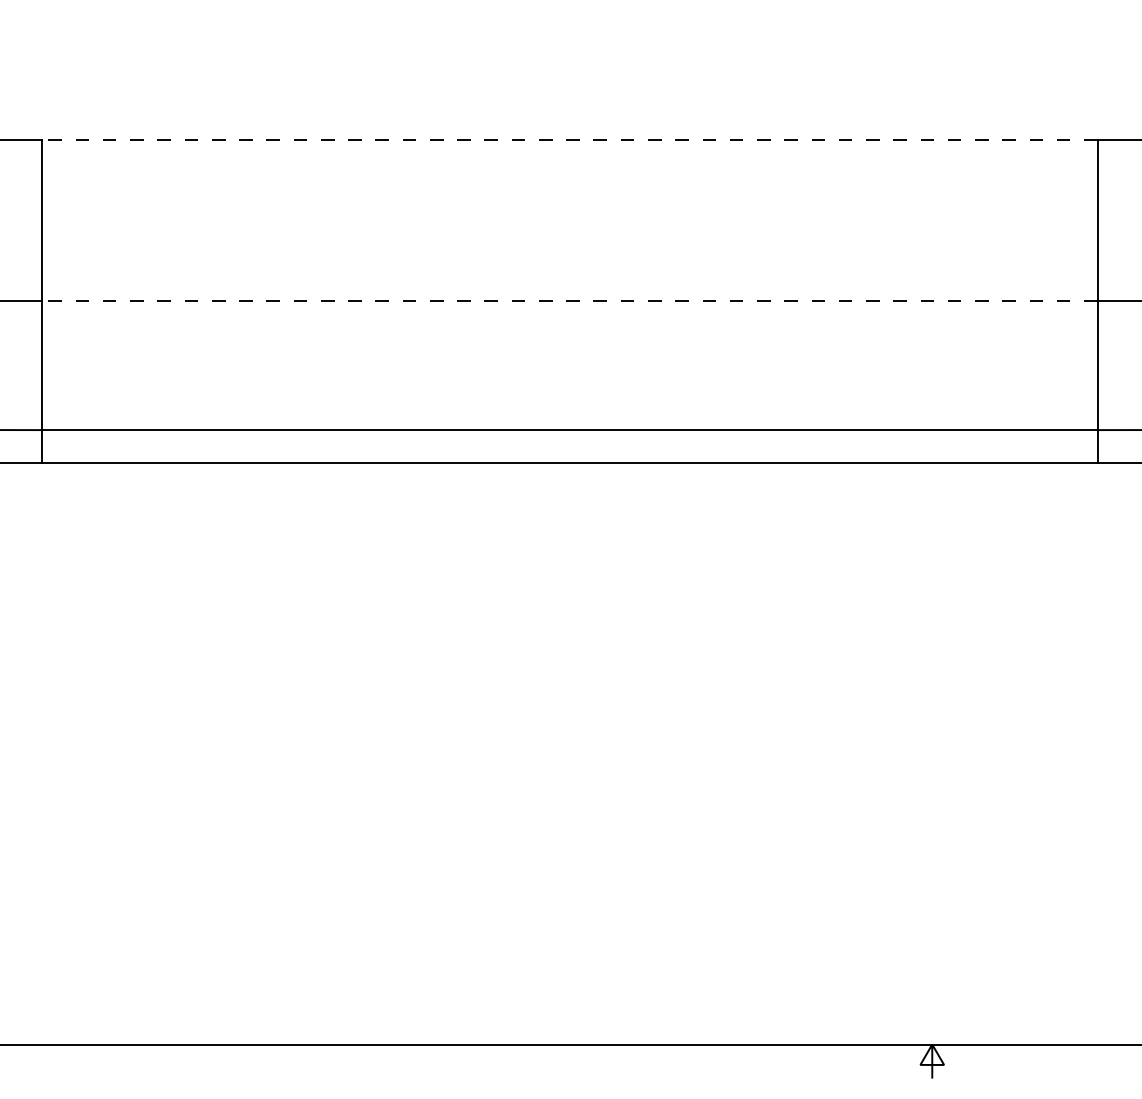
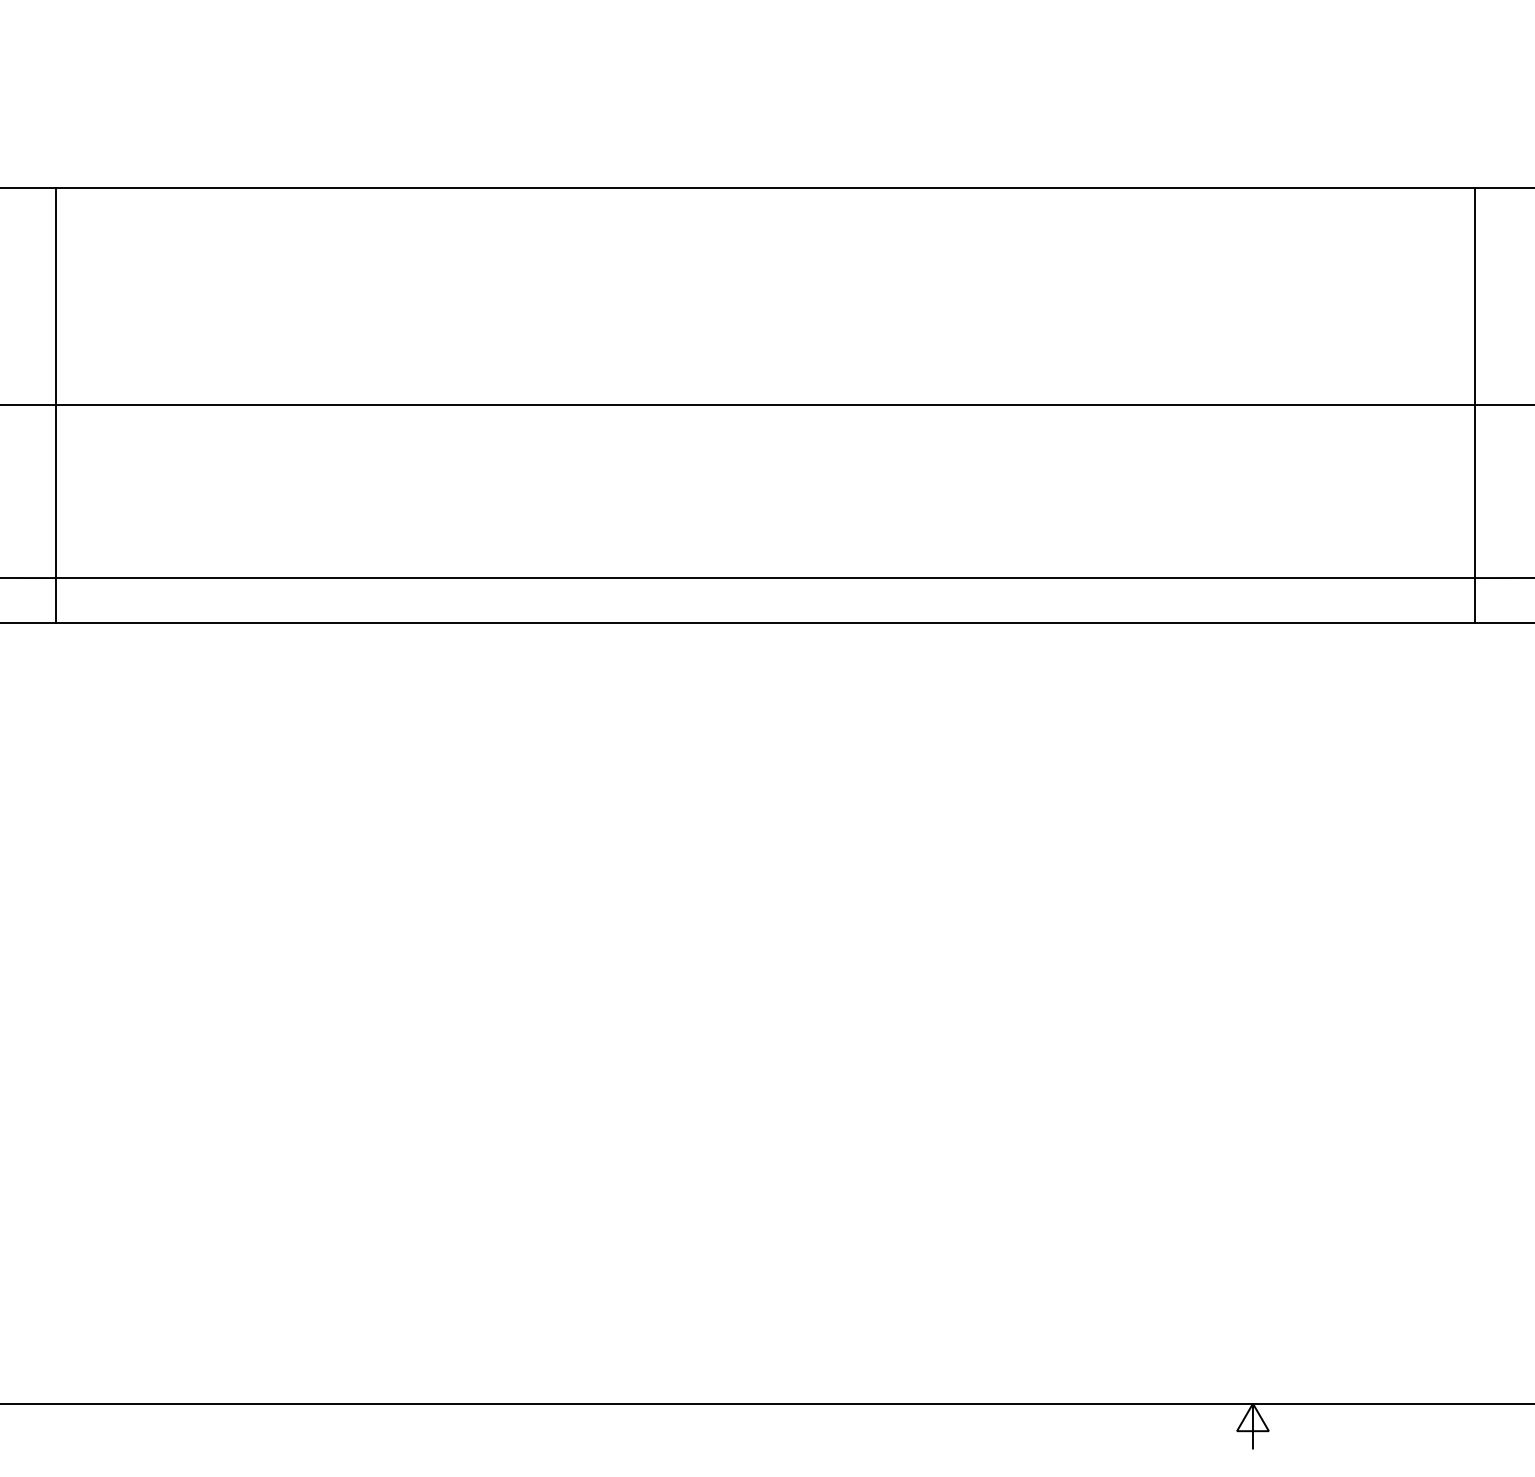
line: (569, 139) -> (765, 187), dashed -> solid
line: (569, 301) -> (765, 405), dashed -> solid

